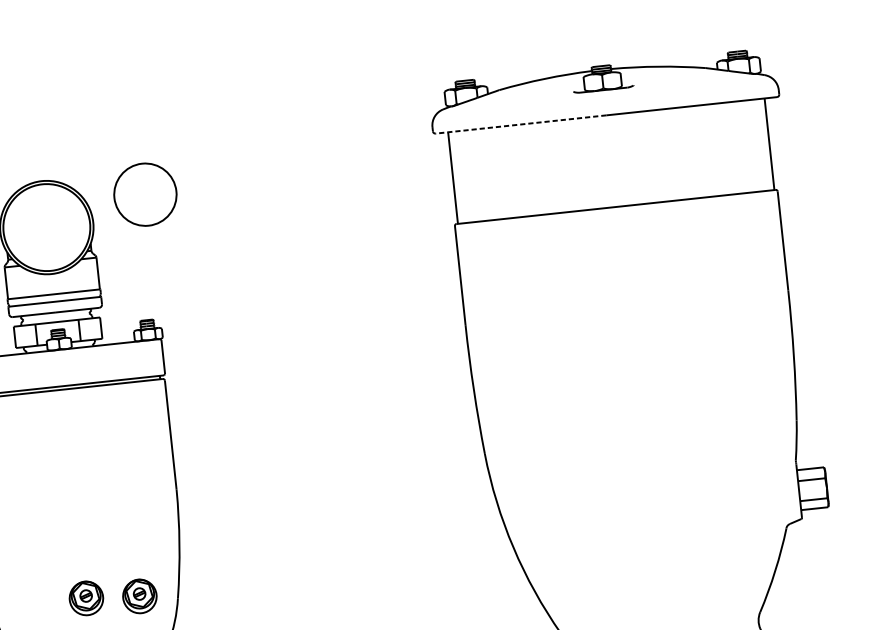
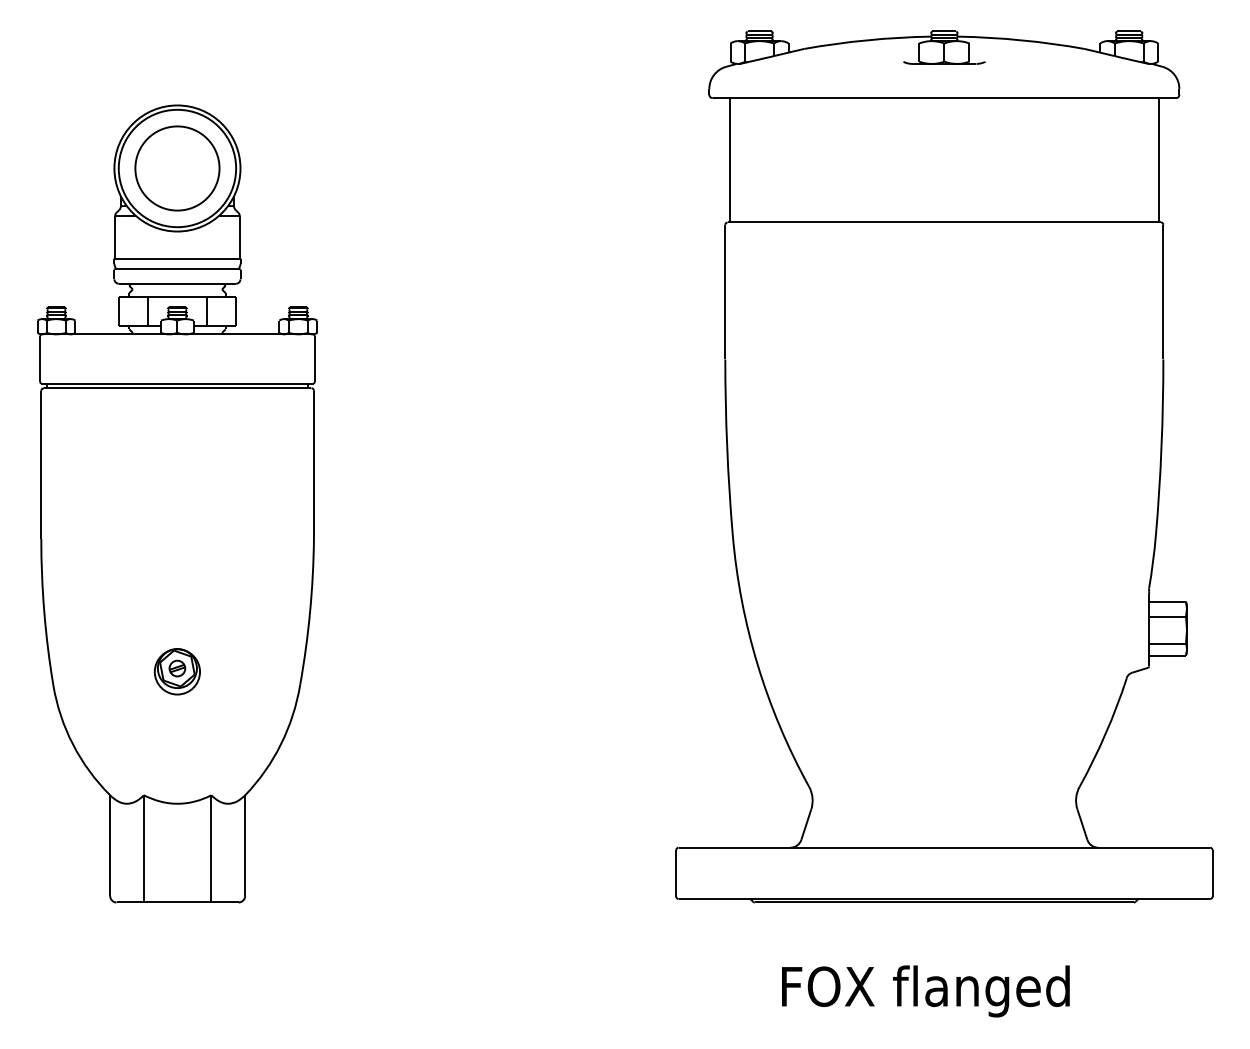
line: (521, 124) -> (828, 98), dashed -> solid
part: (145, 194) -> (177, 168), moved
part: (139, 596) -> (248, 676), removed

